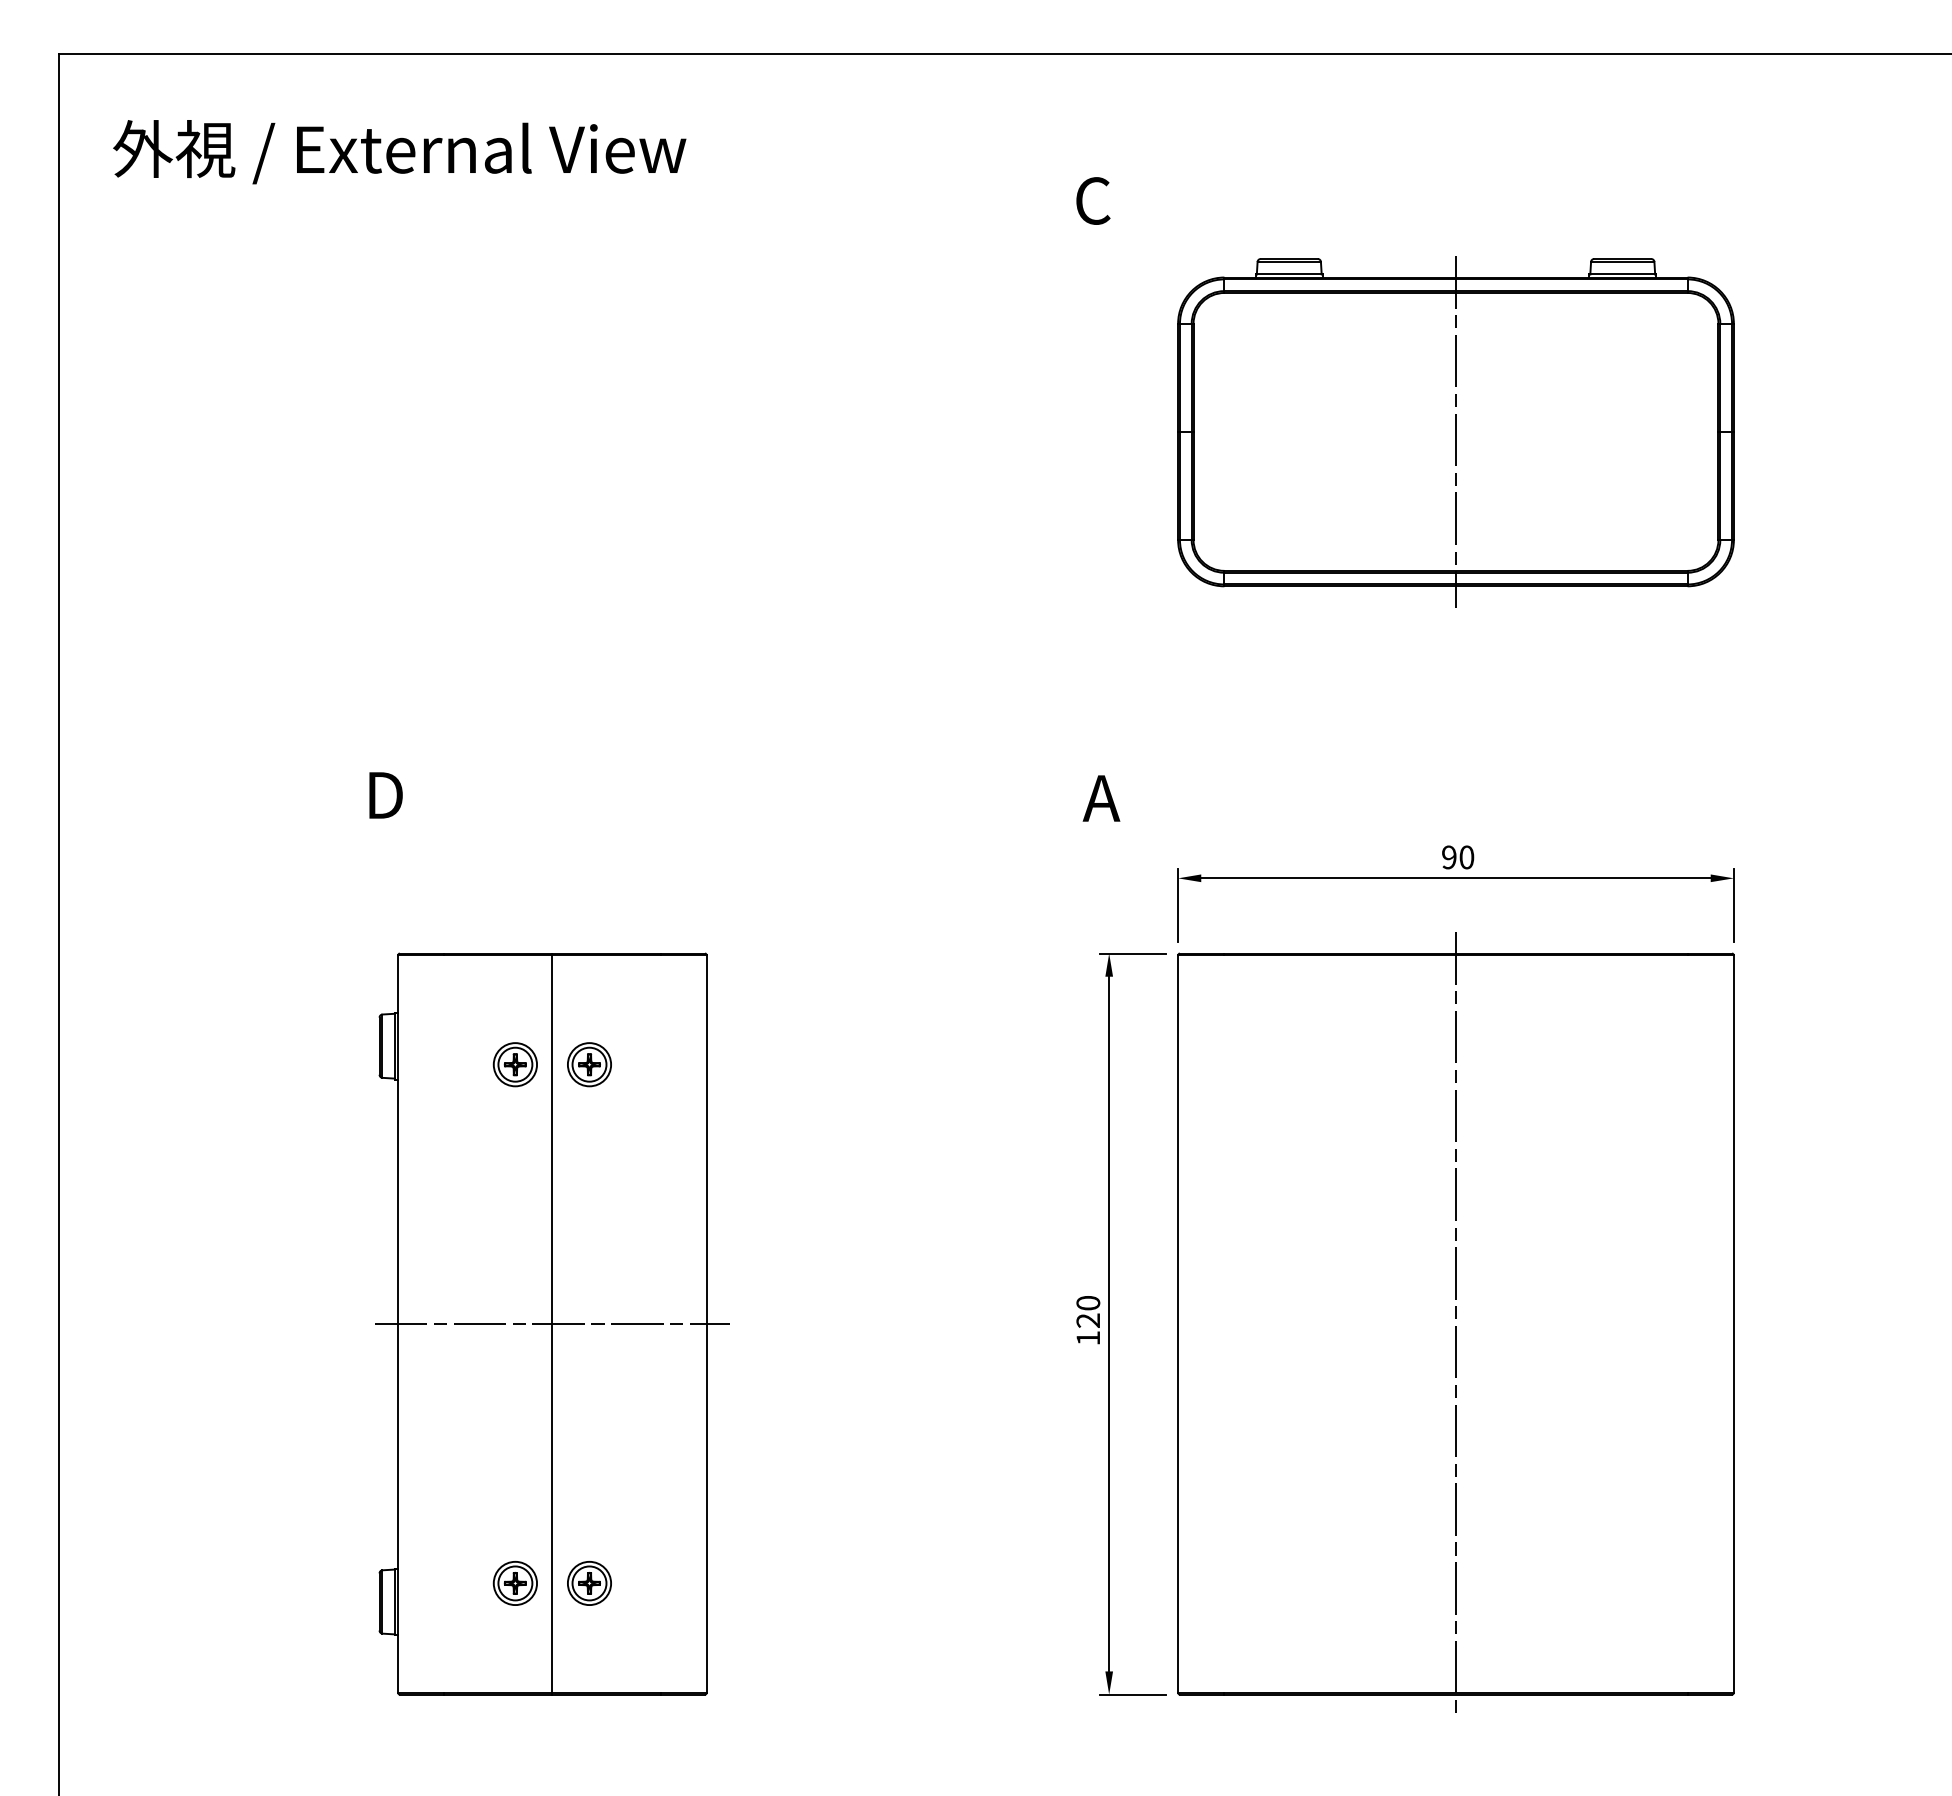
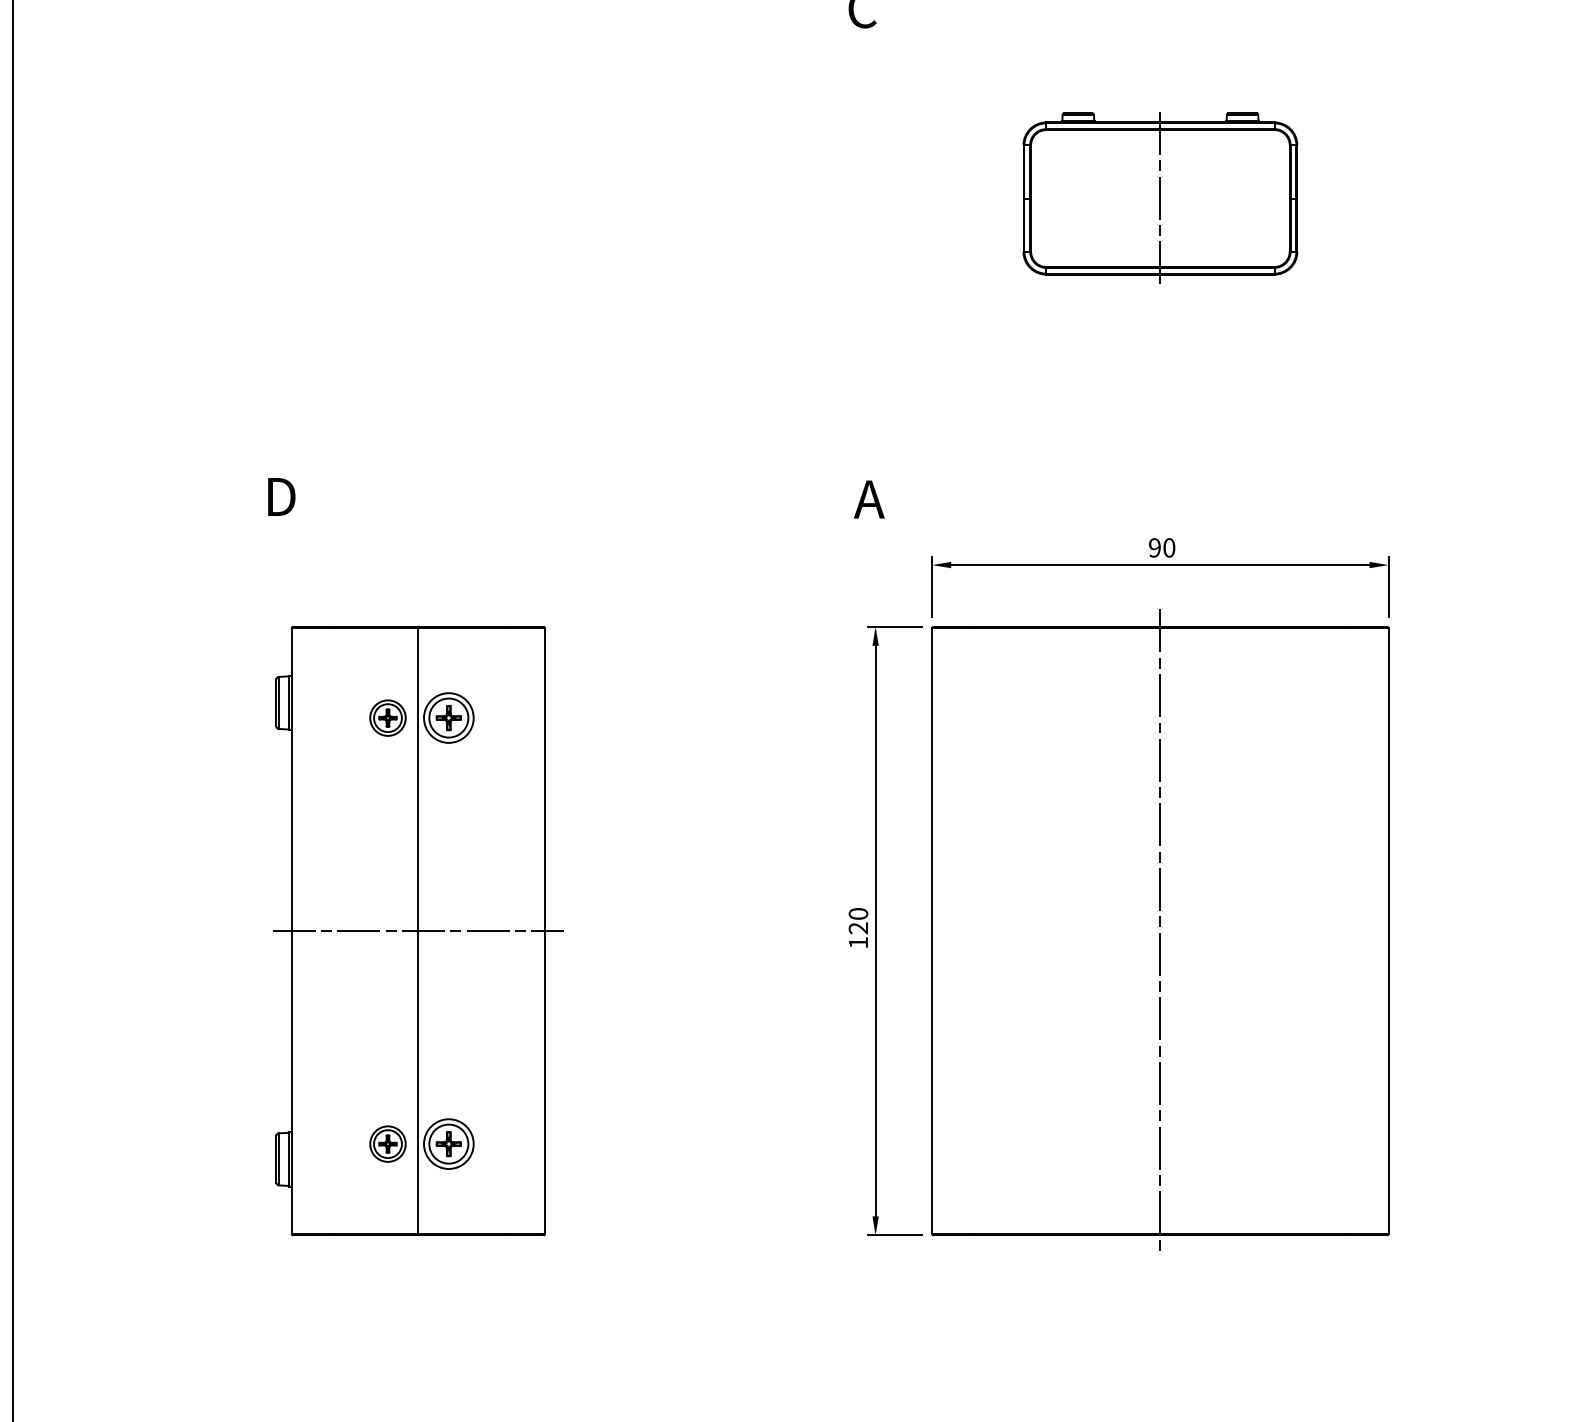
part: (1455, 431) -> (1160, 198), size x0.6
part: (589, 1064) -> (448, 717), size x1.4
part: (589, 1583) -> (448, 1144), size x1.4

